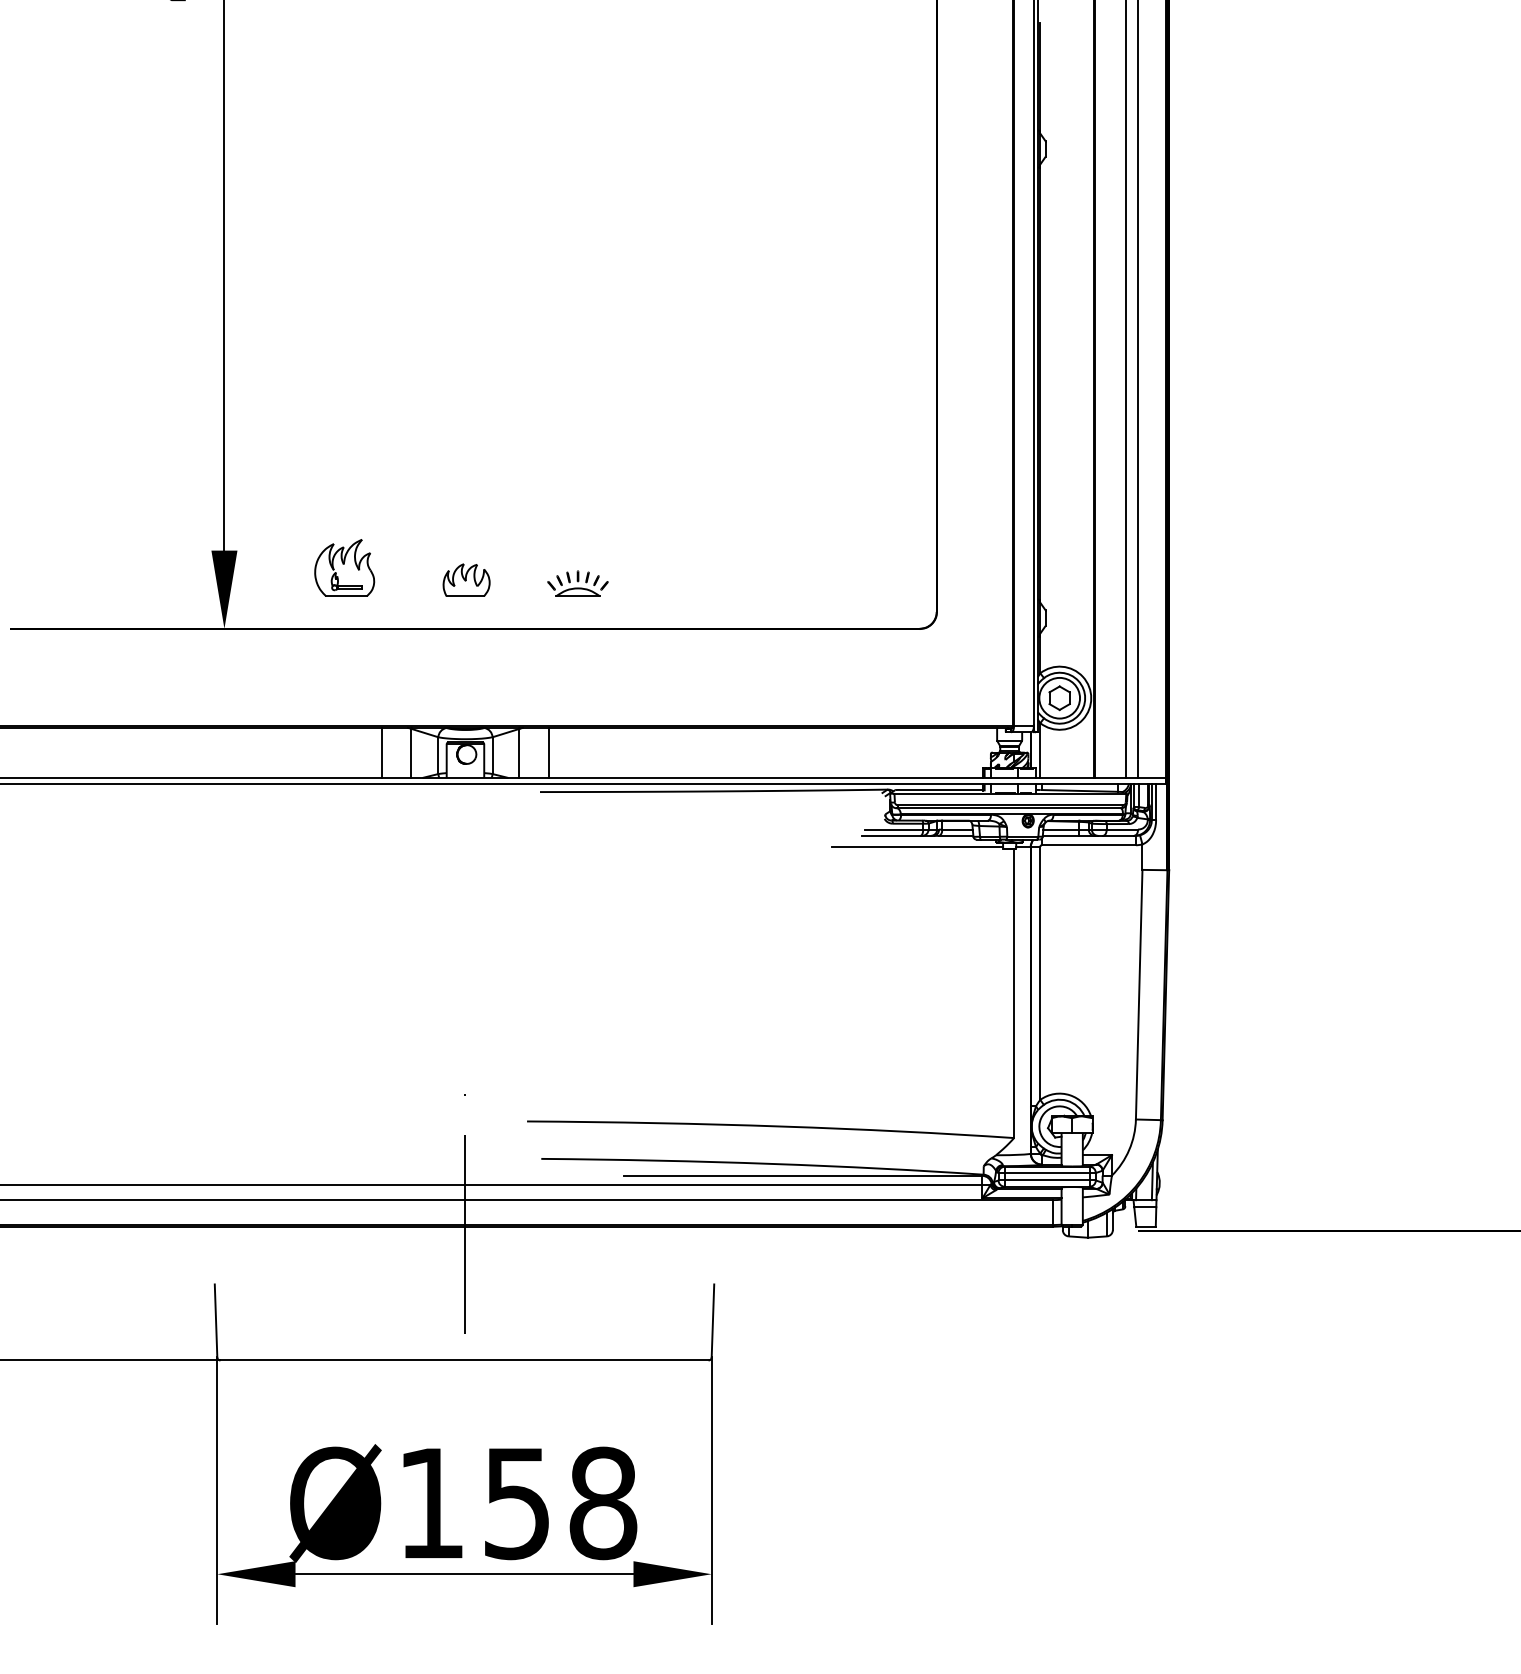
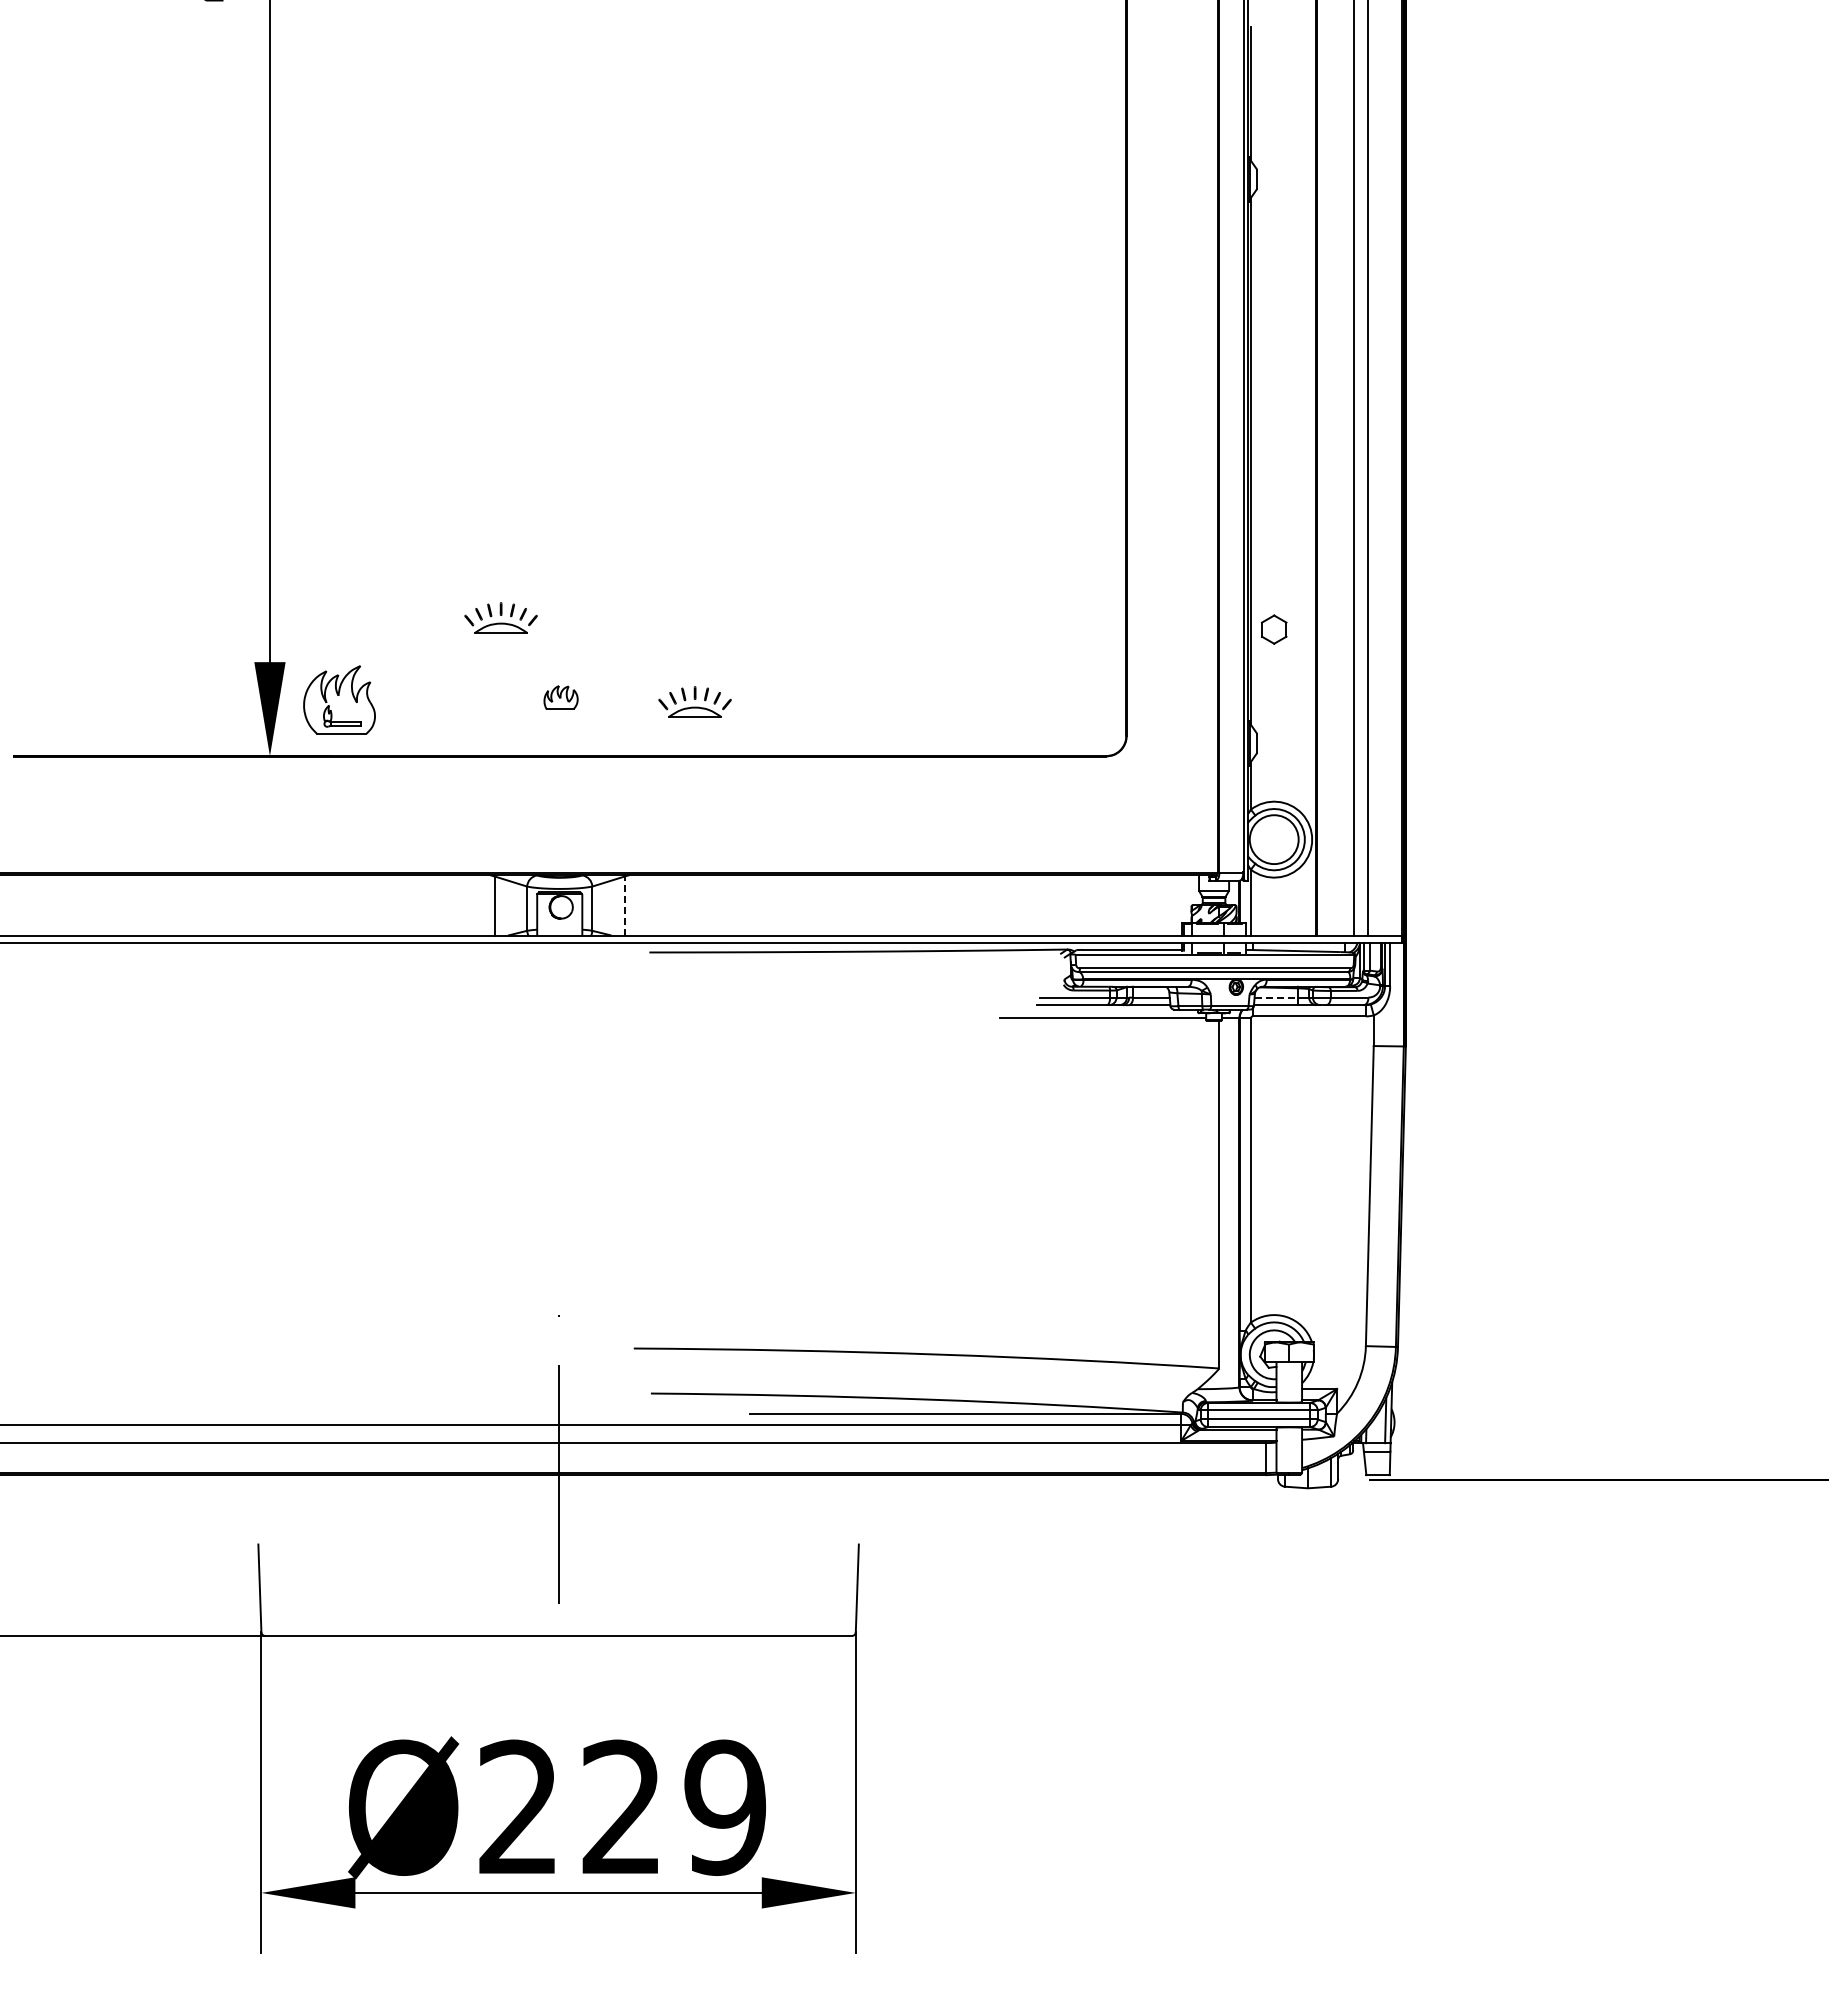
part: (416, 513) -> (500, 617), added
part: (344, 567) -> (339, 699), moved
part: (466, 580) -> (560, 697), size x0.6
part: (1059, 698) -> (1274, 629), moved
line: (382, 752) -> (459, 905), removed
line: (549, 752) -> (660, 905), removed
line: (519, 753) -> (624, 906), solid -> dashed
line: (1061, 829) -> (1276, 997), solid -> dashed
text: (517, 1503) -> (622, 1807), Ø158 -> Ø229

